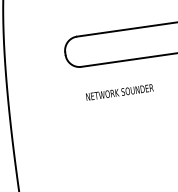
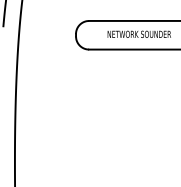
text: (118, 91) -> (138, 33), moved

